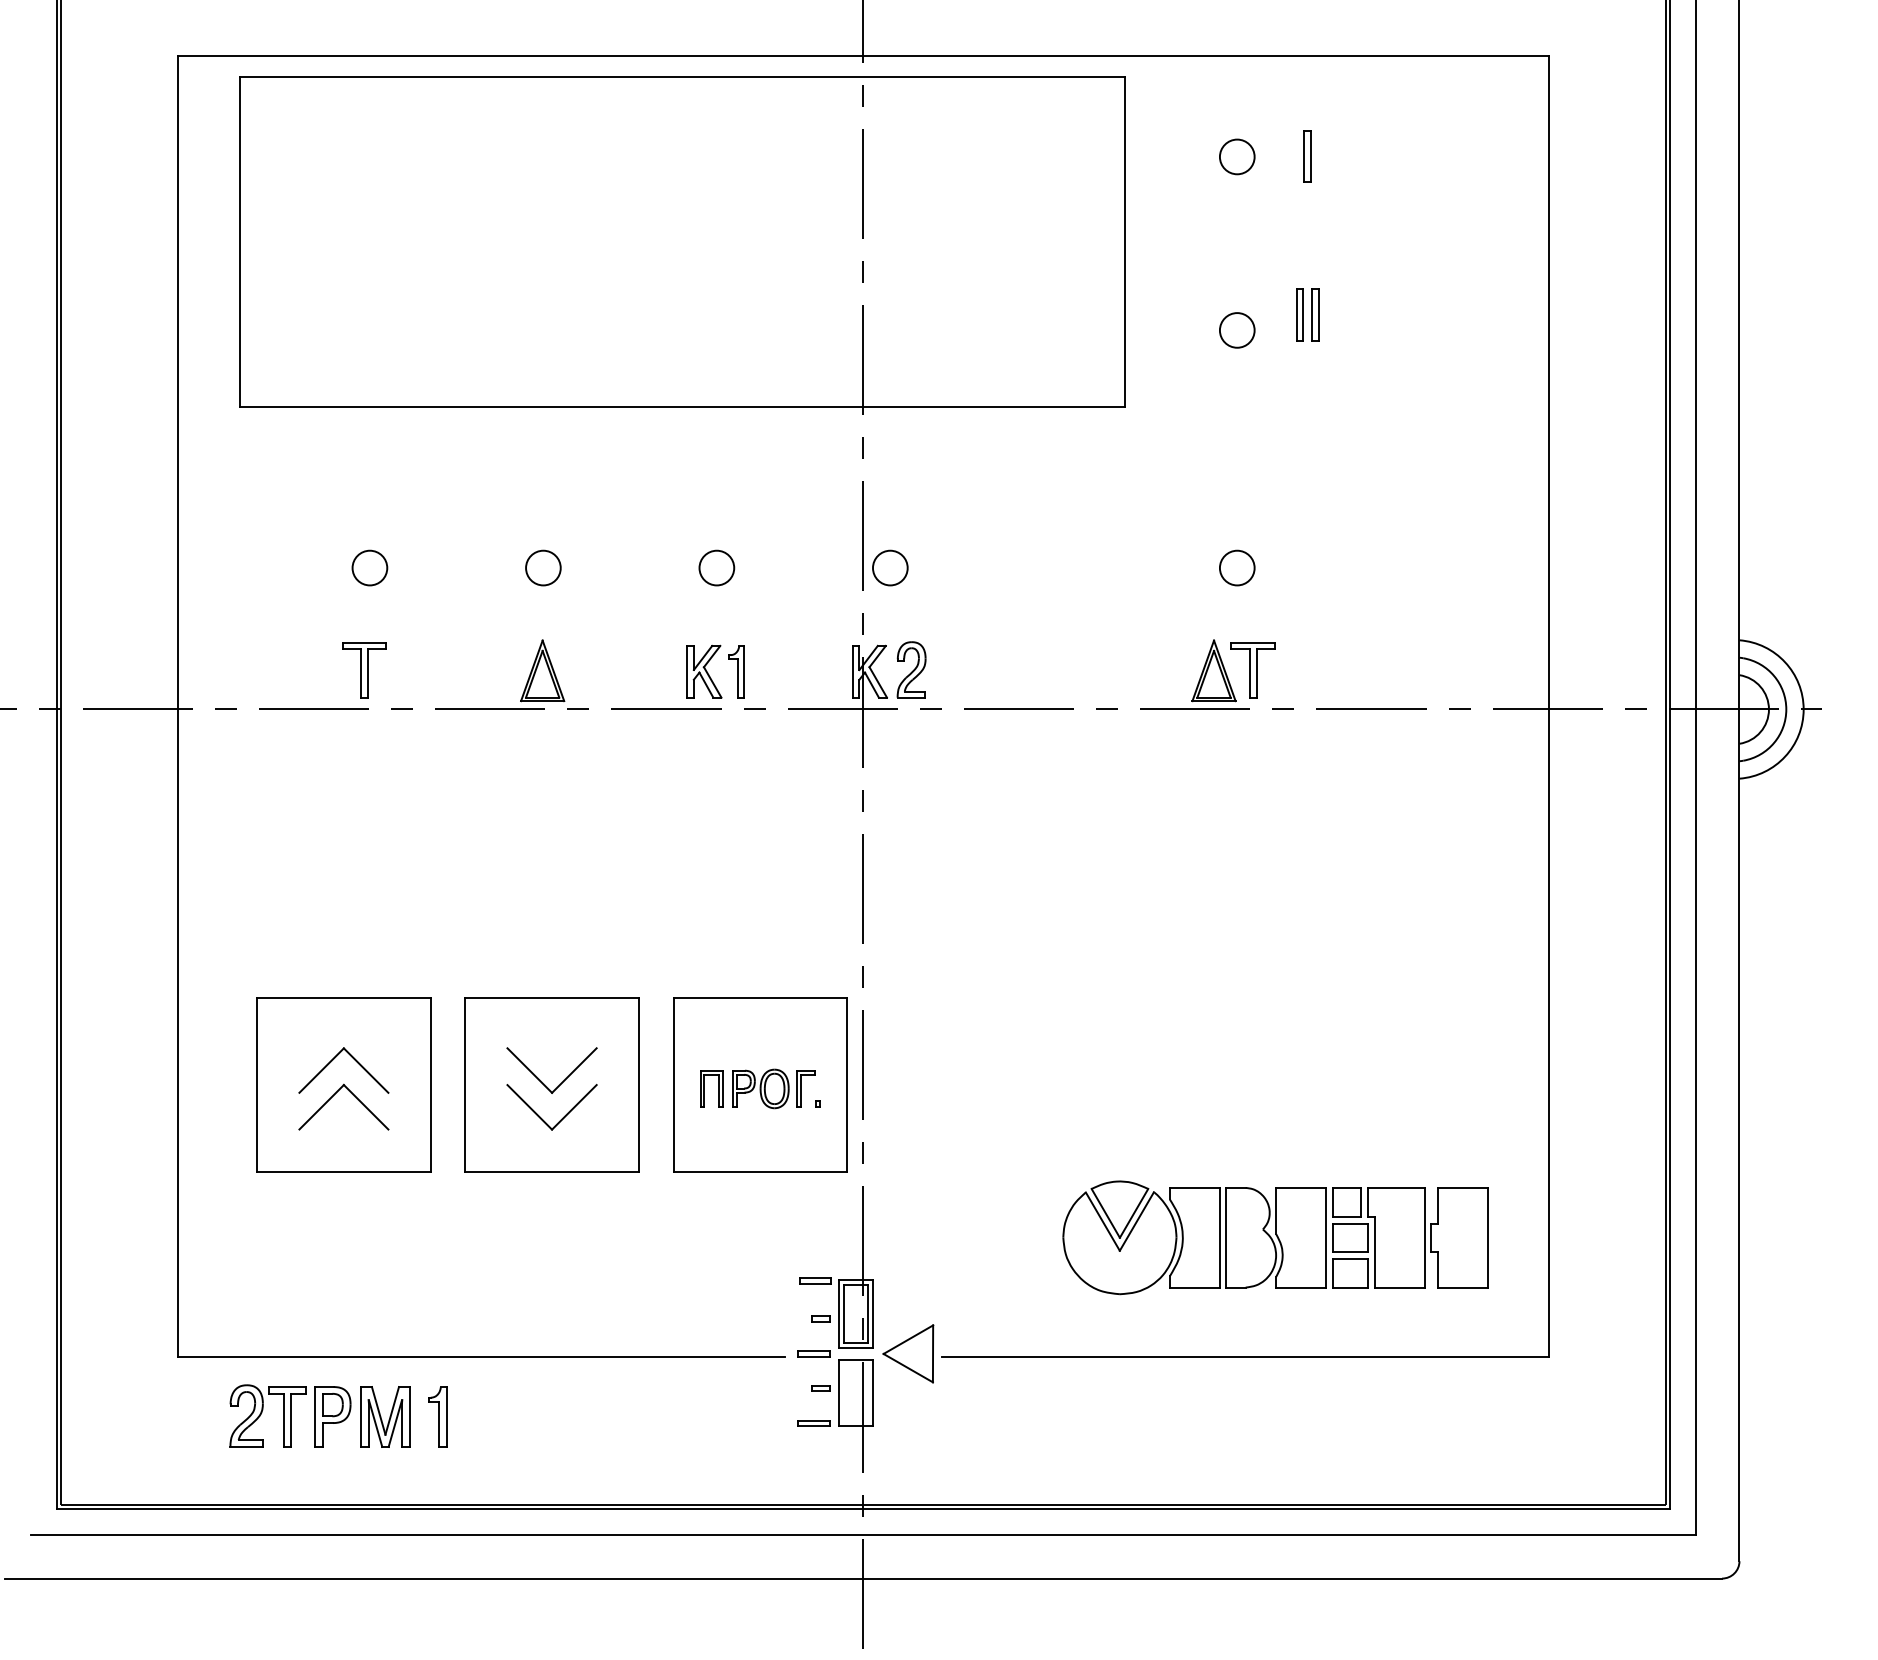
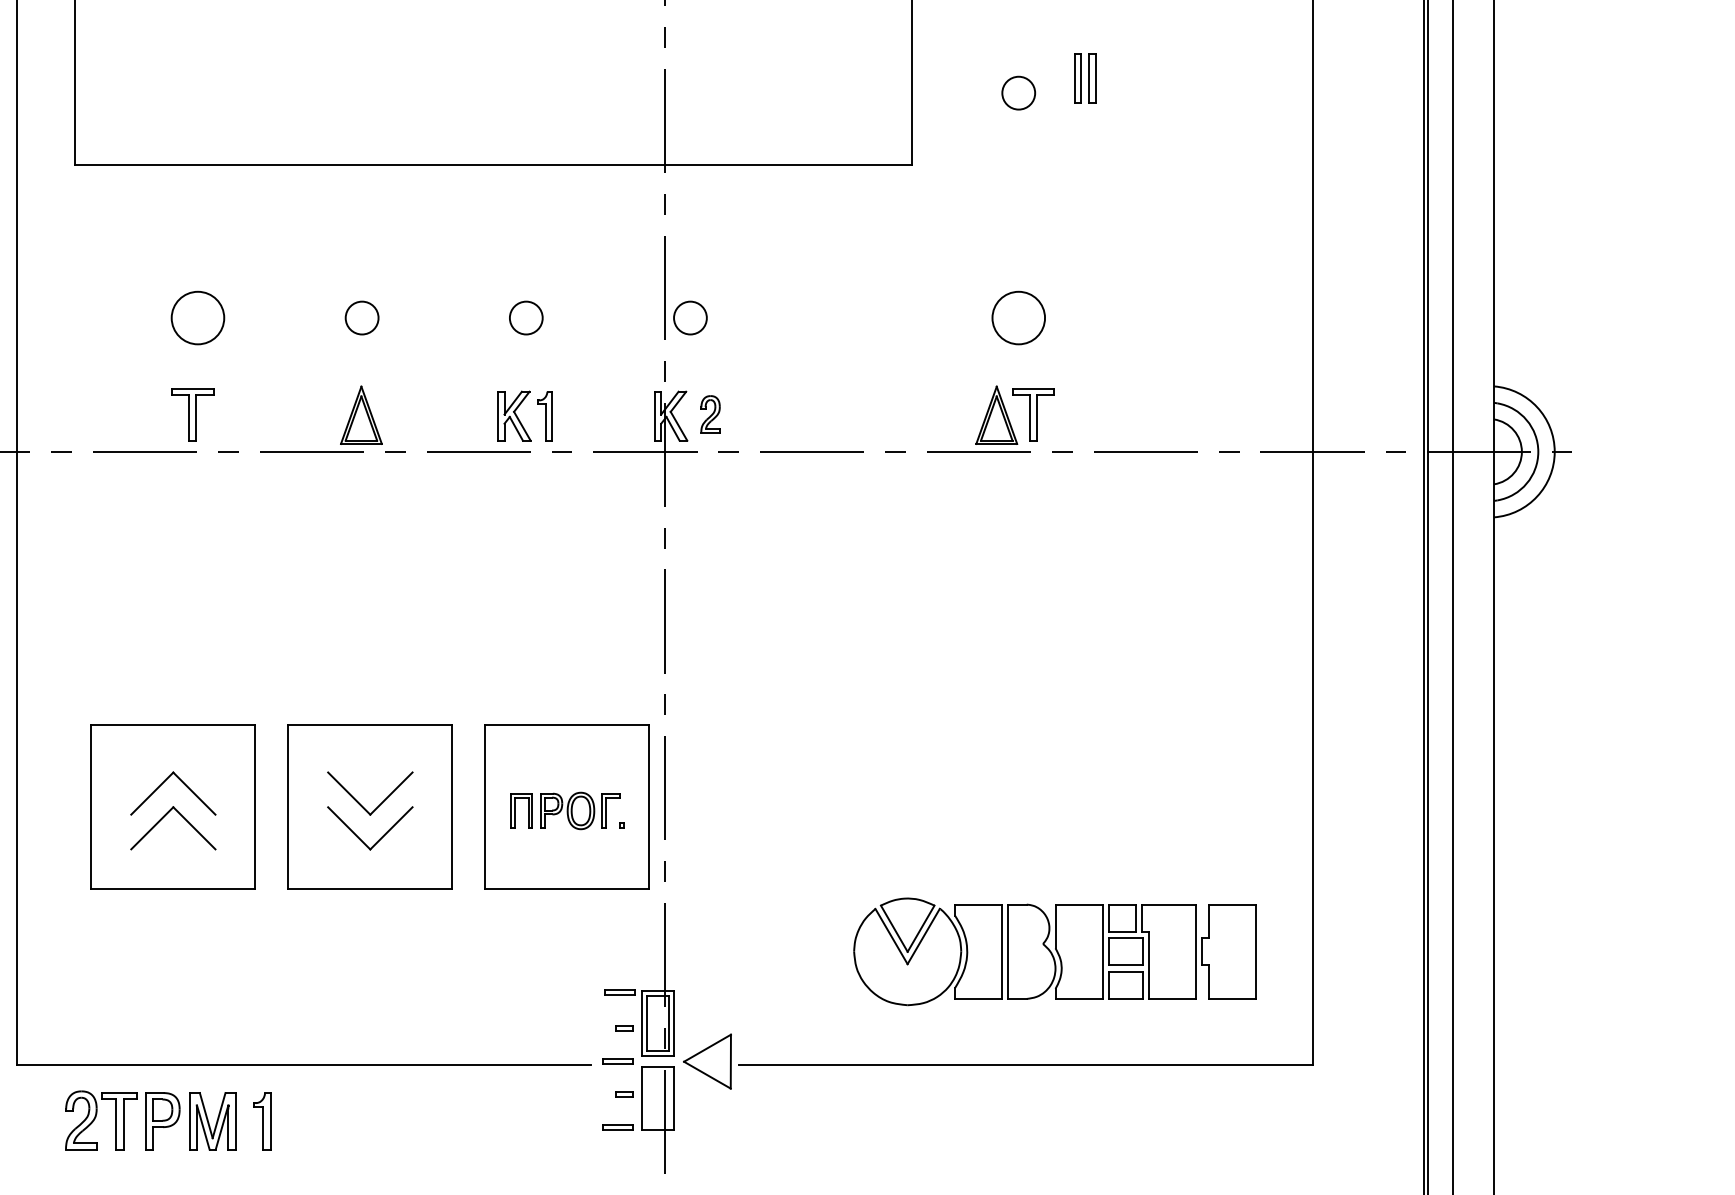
circle: (369, 567) -> (197, 317), size x1.6
circle: (1236, 567) -> (1018, 317), size x1.6
part: (911, 669) -> (710, 414), size x0.7

